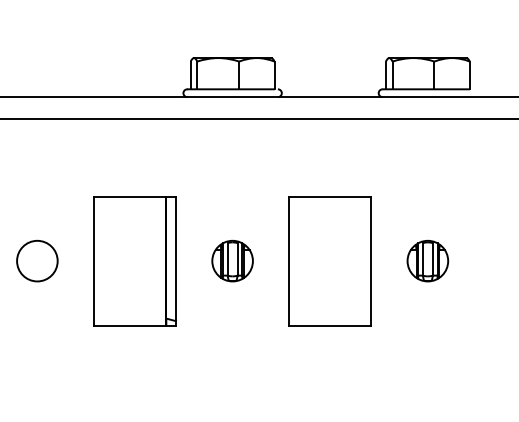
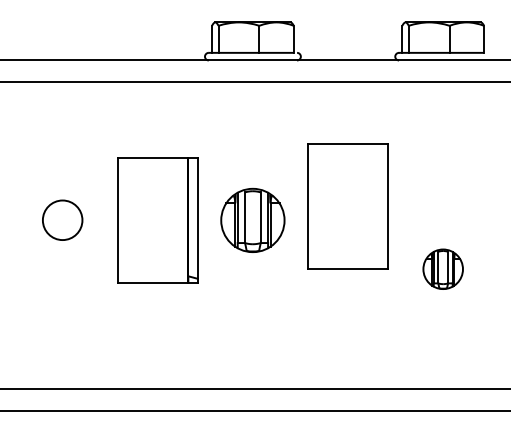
part: (232, 260) -> (252, 219), size x1.6
part: (427, 260) -> (442, 268), moved
part: (329, 261) -> (347, 206), moved

